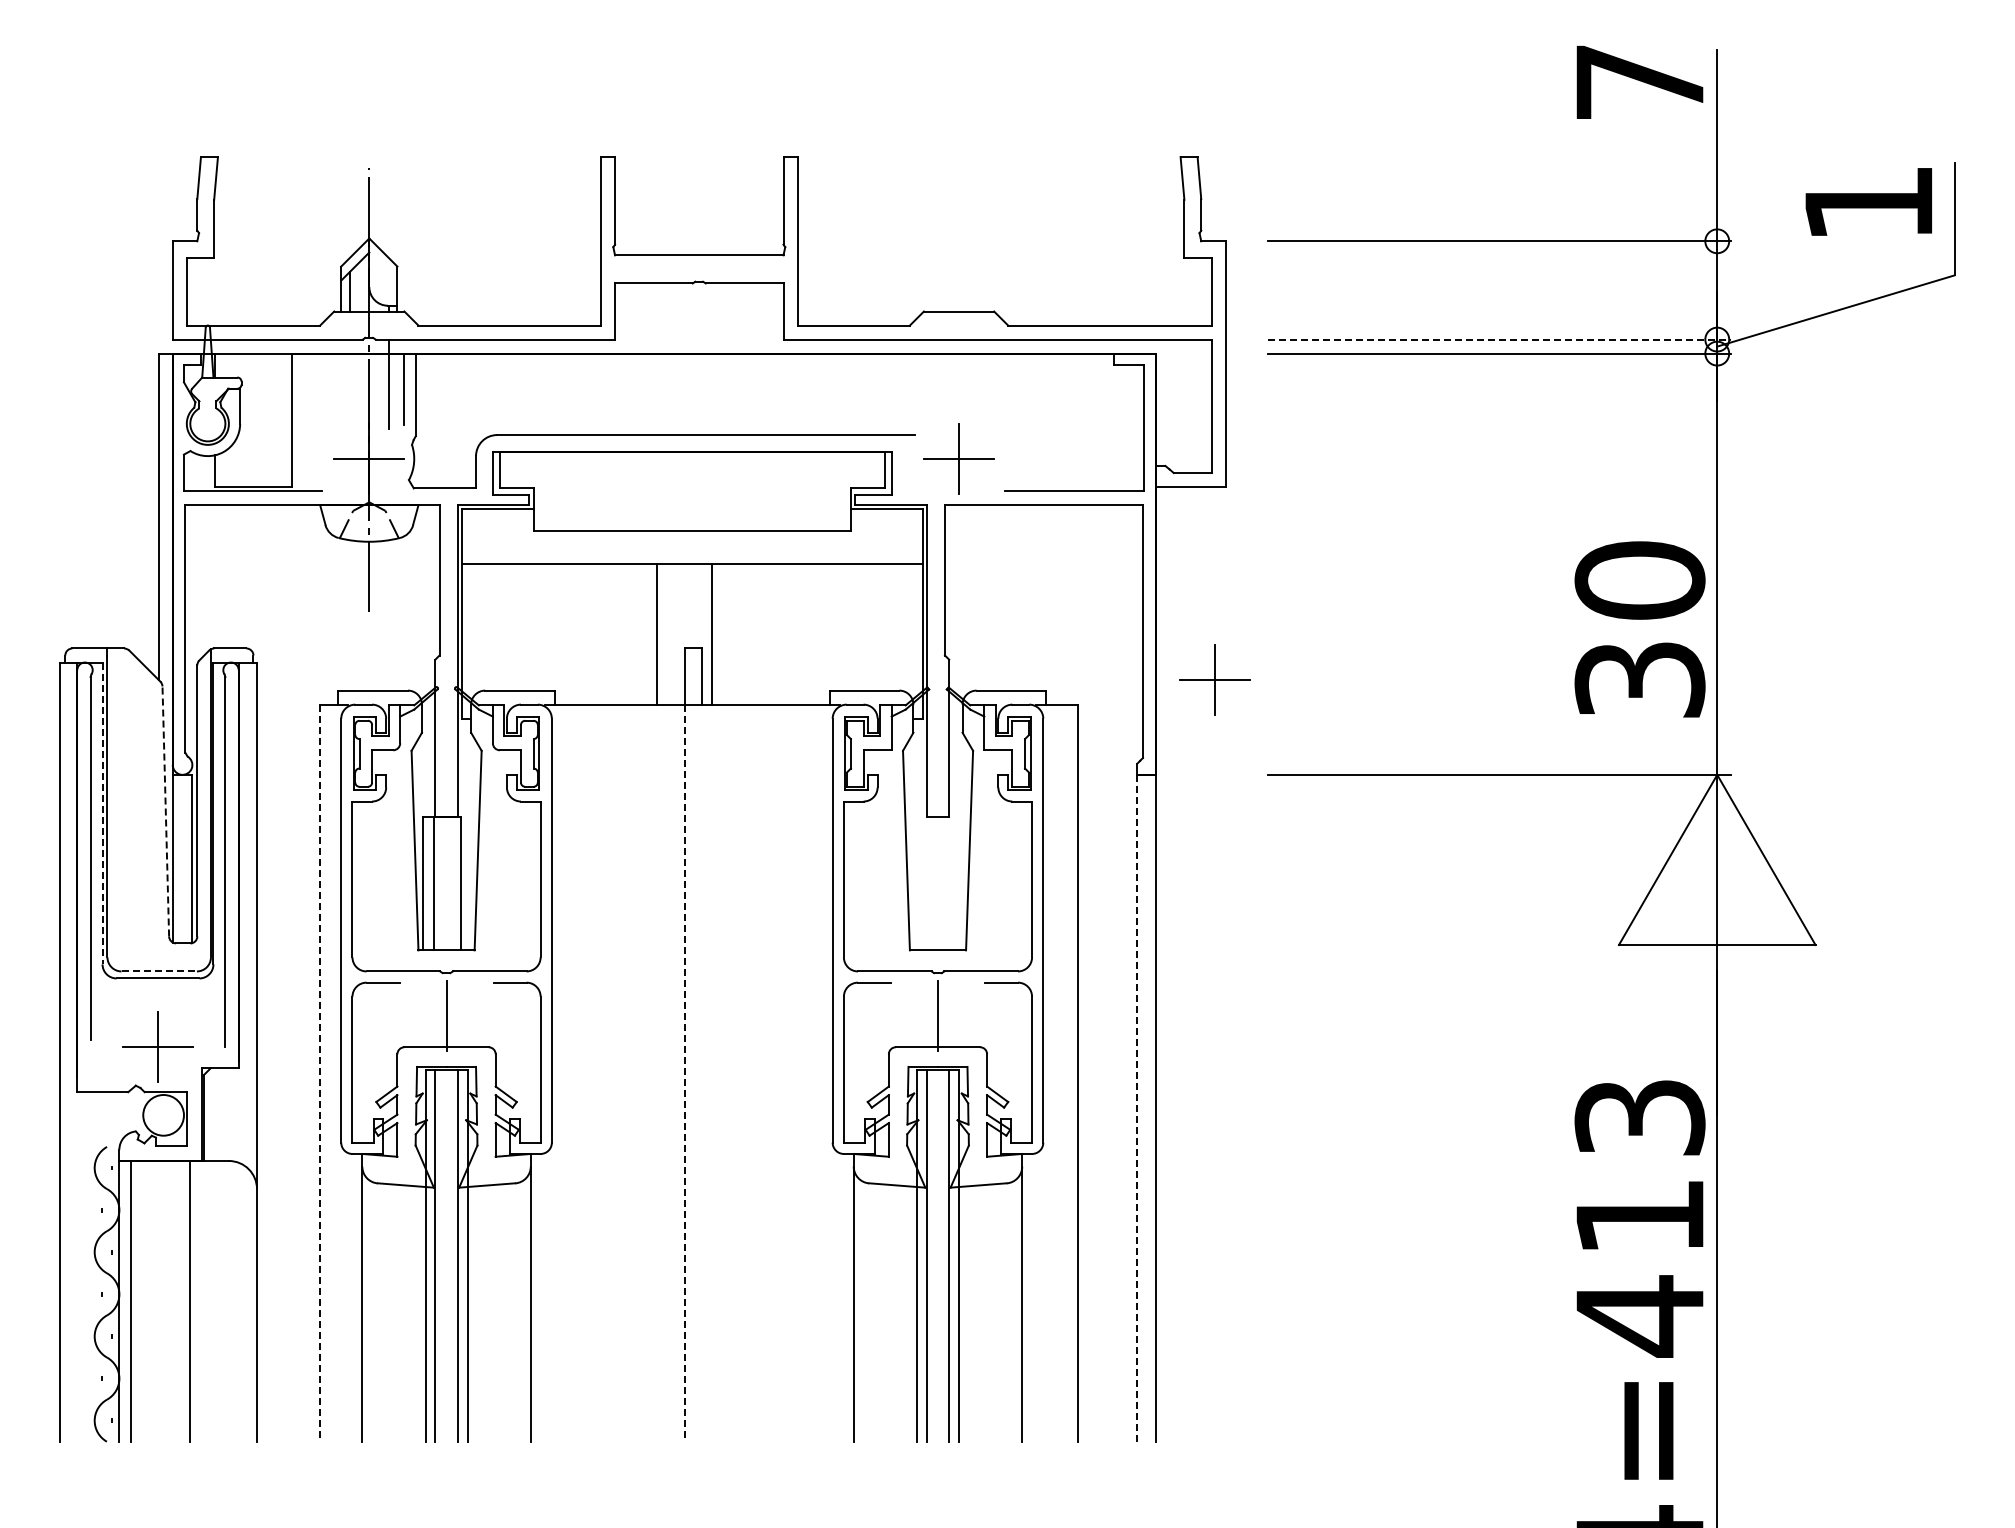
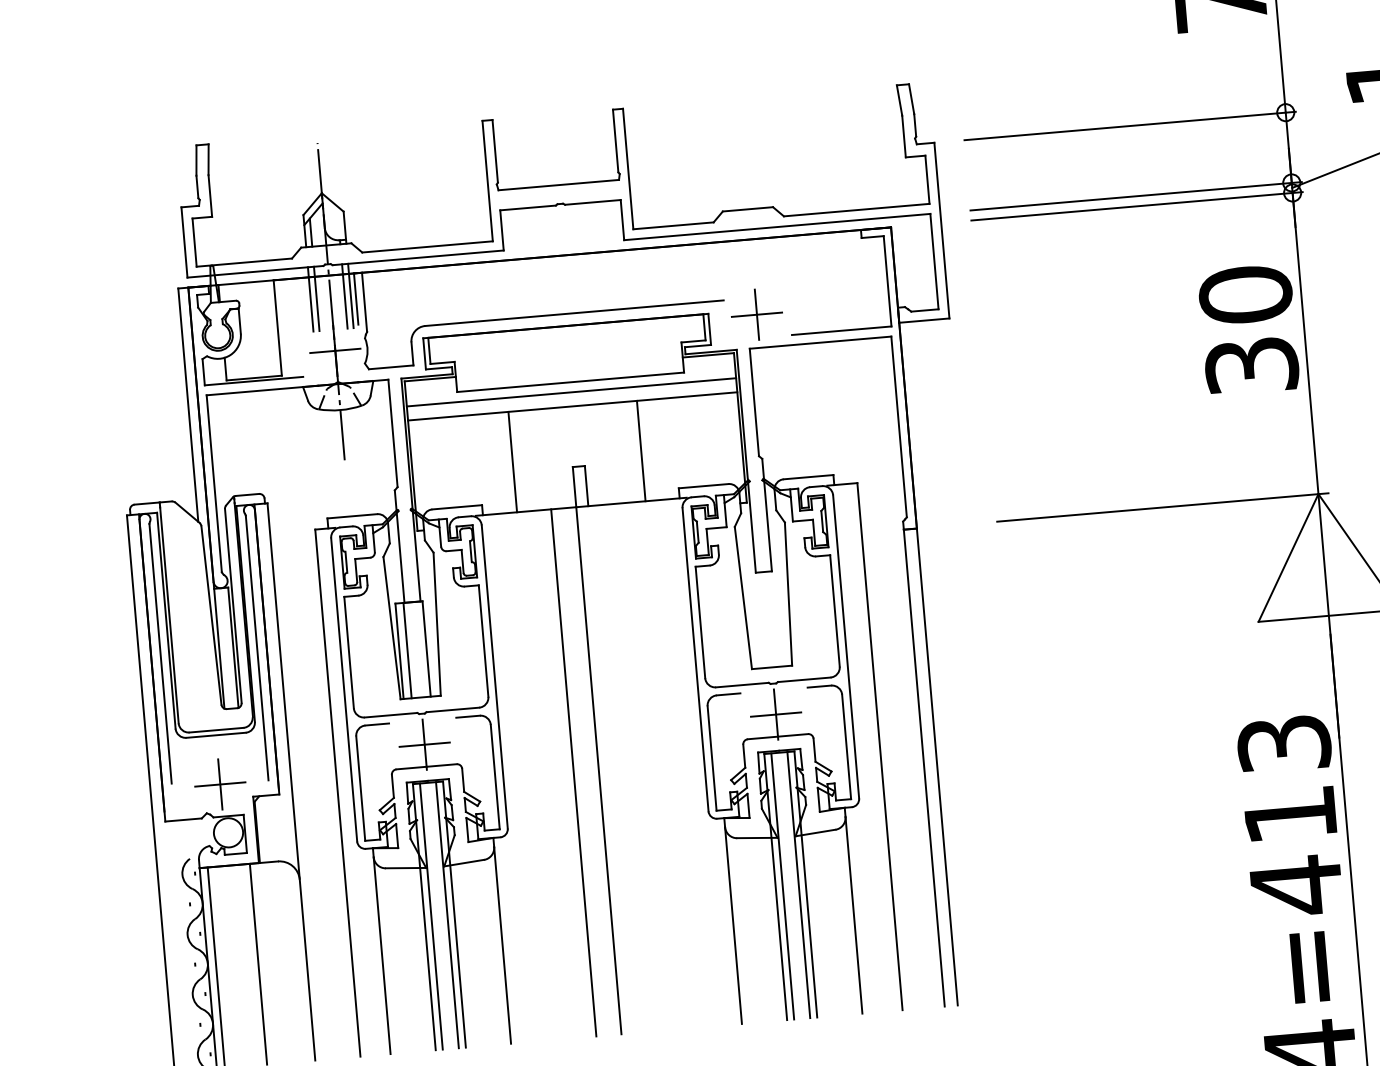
line: (1499, 339) -> (1136, 196), dashed -> solid
line: (341, 384) -> (310, 299), added
line: (349, 384) -> (316, 298), added
line: (397, 384) -> (350, 295), added
line: (692, 544) -> (571, 392), added
text: (1639, 629) -> (1248, 329), moved
line: (657, 634) -> (512, 462), moved
line: (712, 634) -> (641, 451), moved
part: (1214, 679) -> (953, 456), removed
line: (165, 811) -> (211, 615), dashed -> solid
line: (102, 813) -> (166, 620), dashed -> solid
line: (159, 971) -> (216, 730), dashed -> solid
line: (446, 1016) -> (424, 744), added
line: (937, 1016) -> (775, 714), added
line: (650, 1072) -> (573, 772), added
line: (320, 1073) -> (338, 793), dashed -> solid
line: (685, 1073) -> (599, 770), dashed -> solid
line: (1137, 1108) -> (924, 768), dashed -> solid

